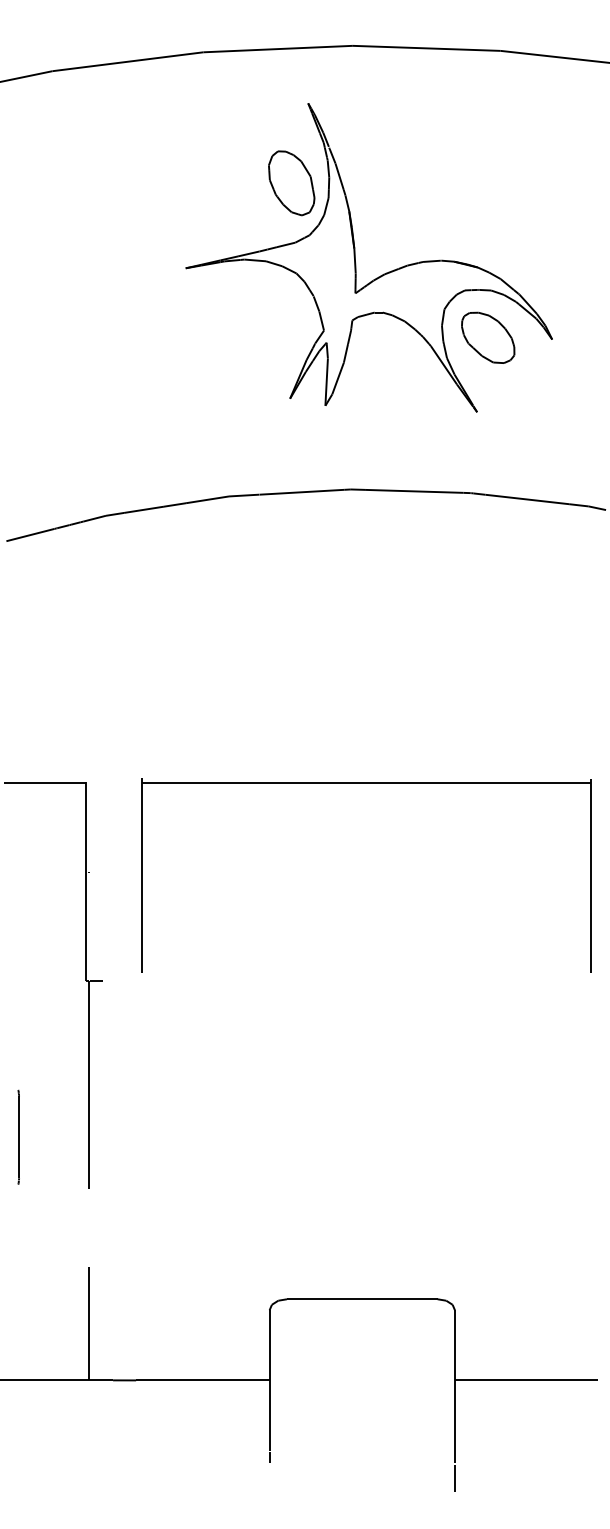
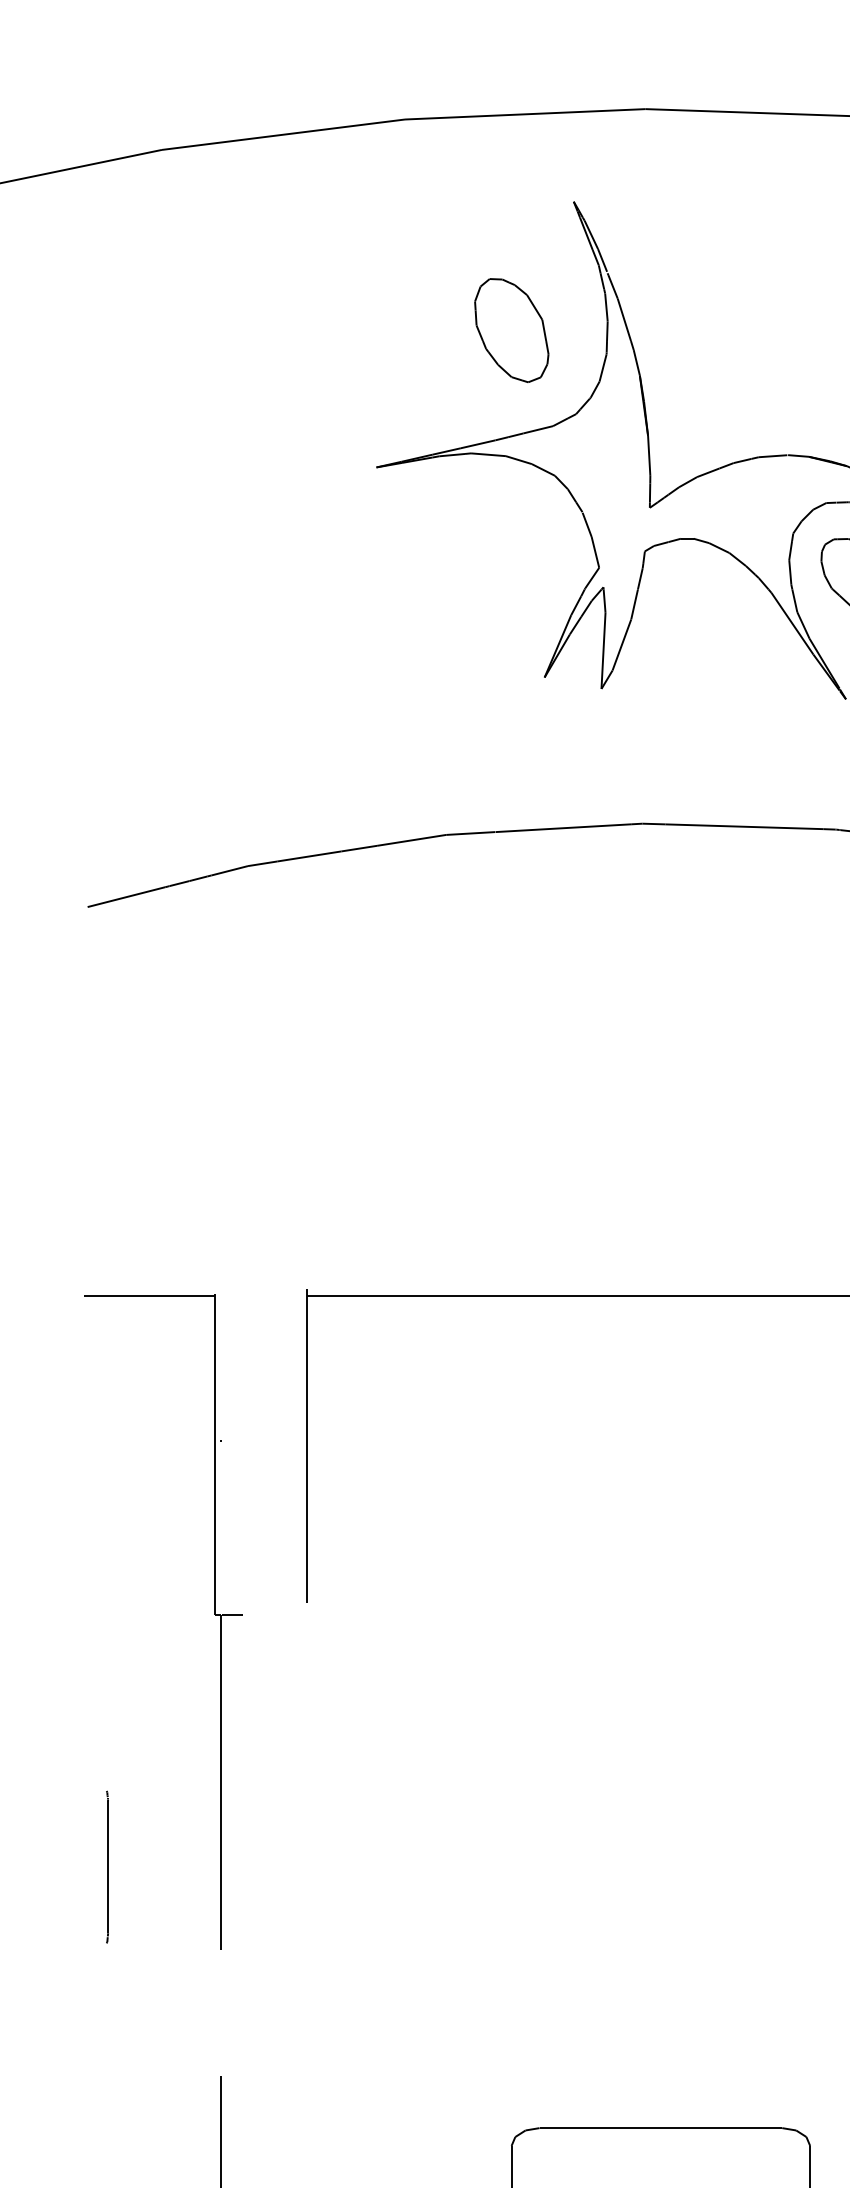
part: (291, 183) -> (511, 330), moved

